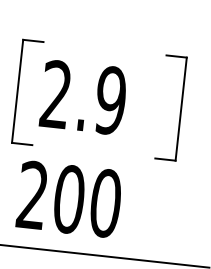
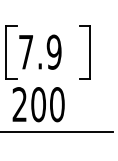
text: (56, 93) -> (26, 51), 2.9 -> 7.9

